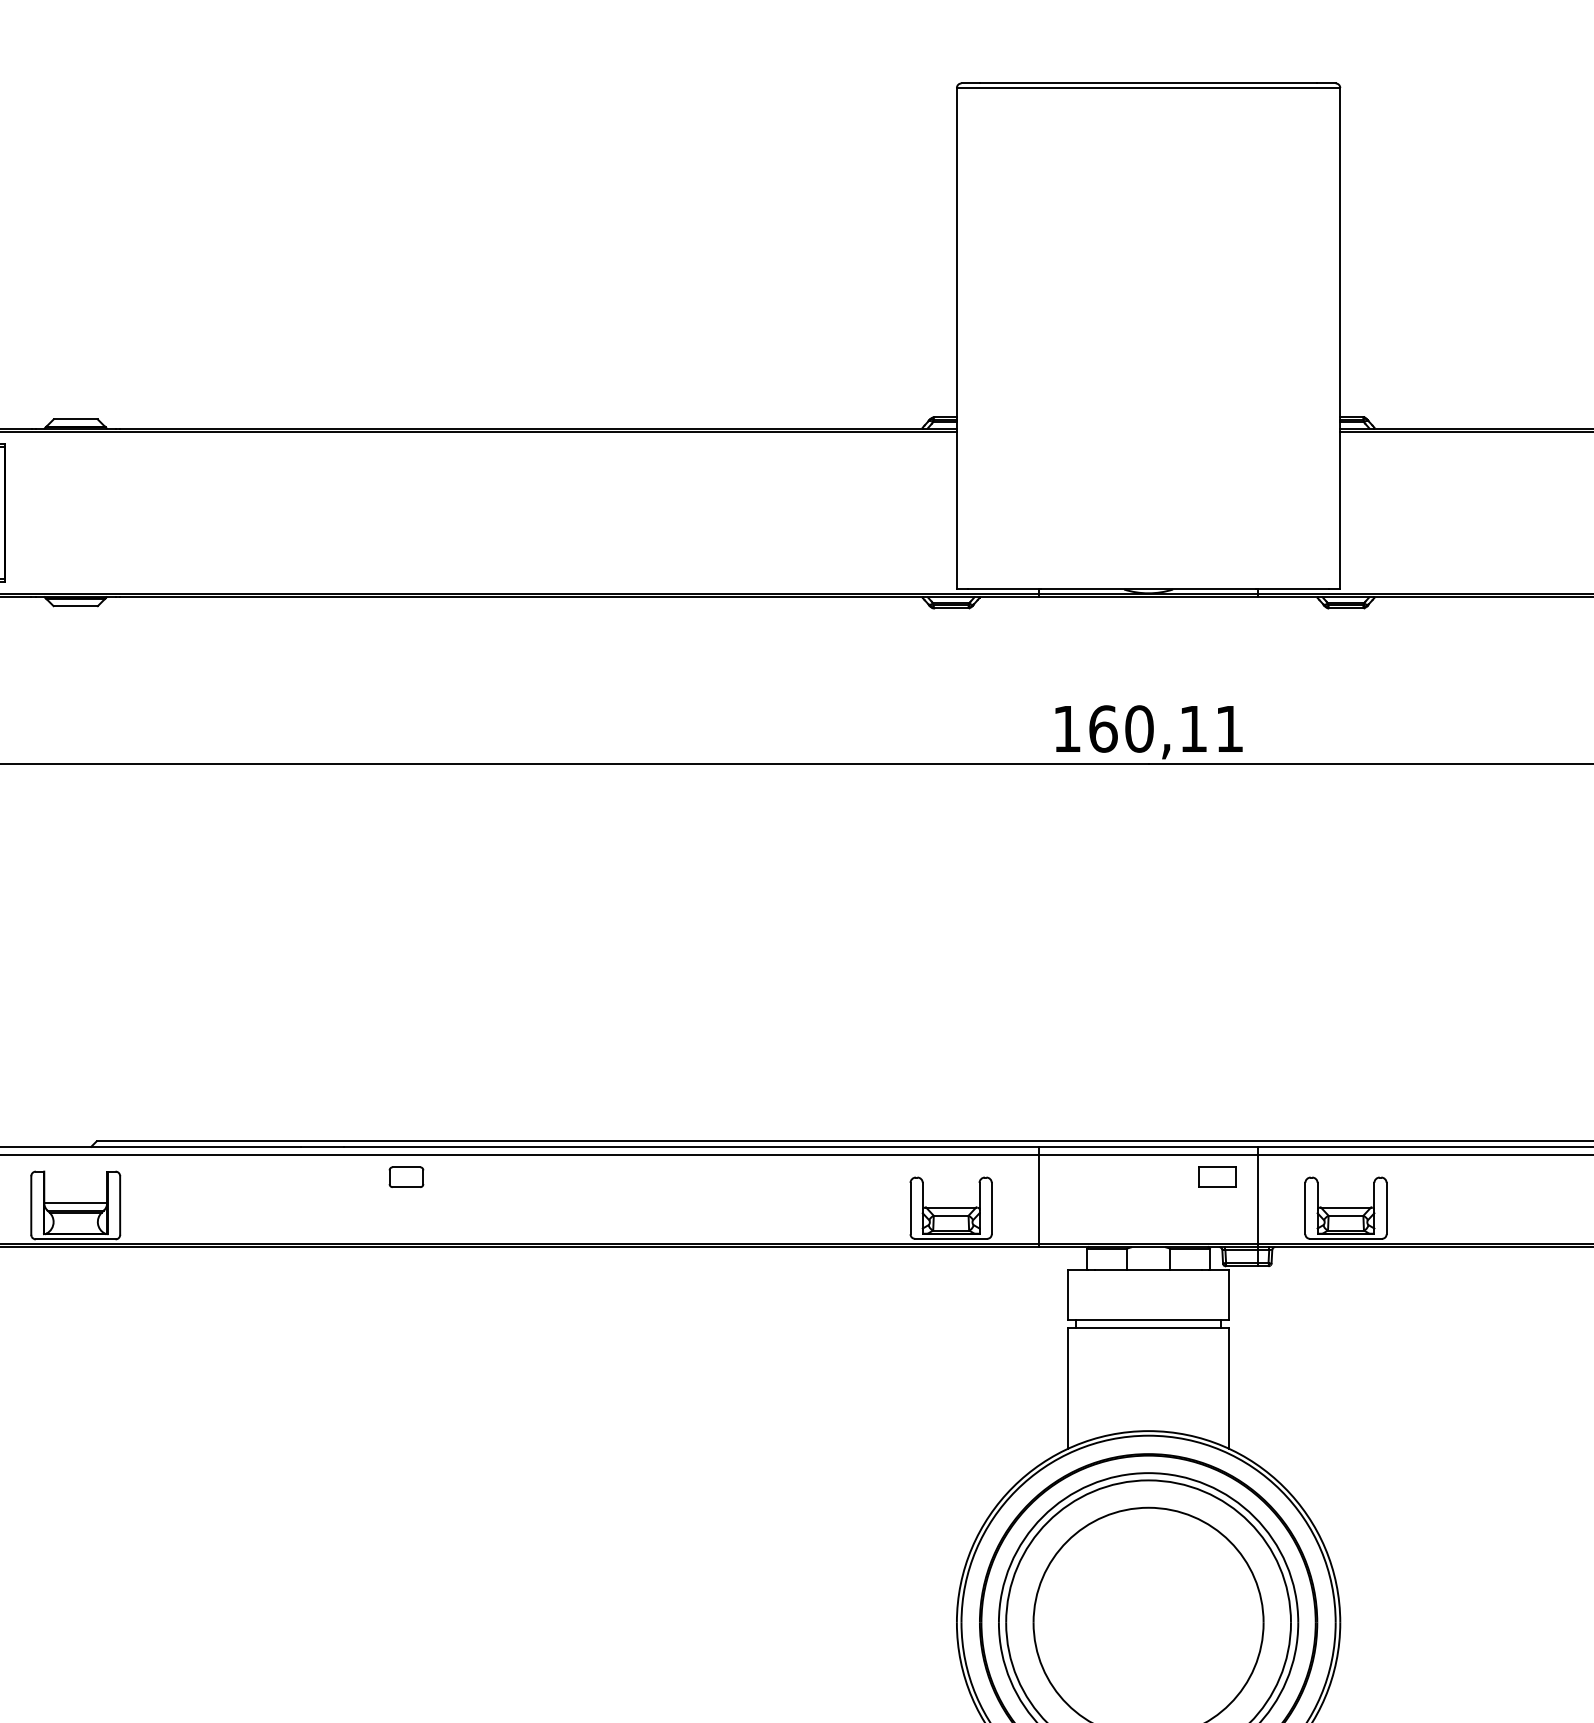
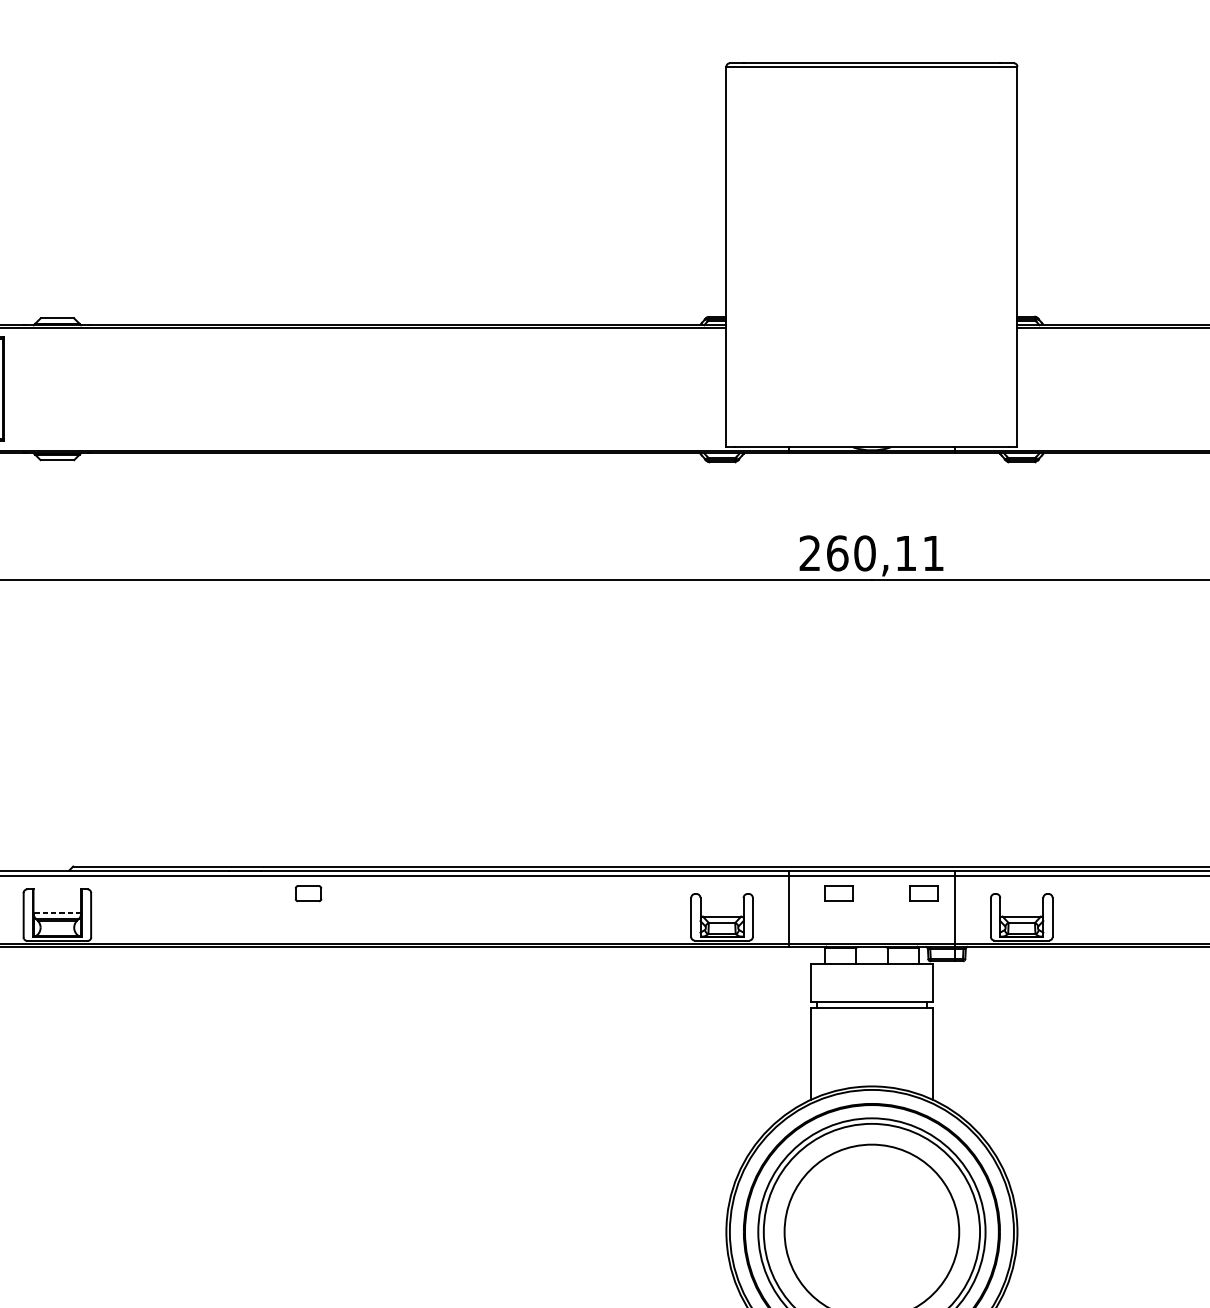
text: (1066, 728) -> (809, 553), 160,11 -> 260,11
part: (1105, 1176) -> (839, 893), added
line: (75, 1203) -> (57, 913), solid -> dashed

